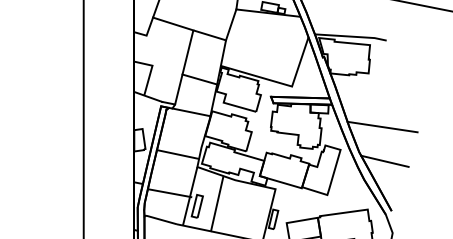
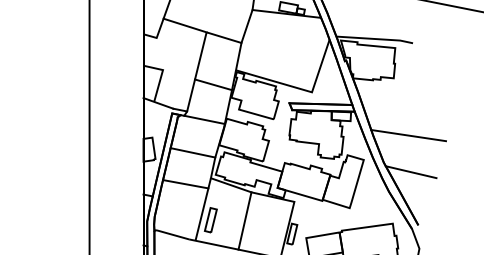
line: (177, 154) -> (192, 152), moved
line: (169, 193) -> (185, 184), moved
line: (216, 203) -> (244, 220), moved

